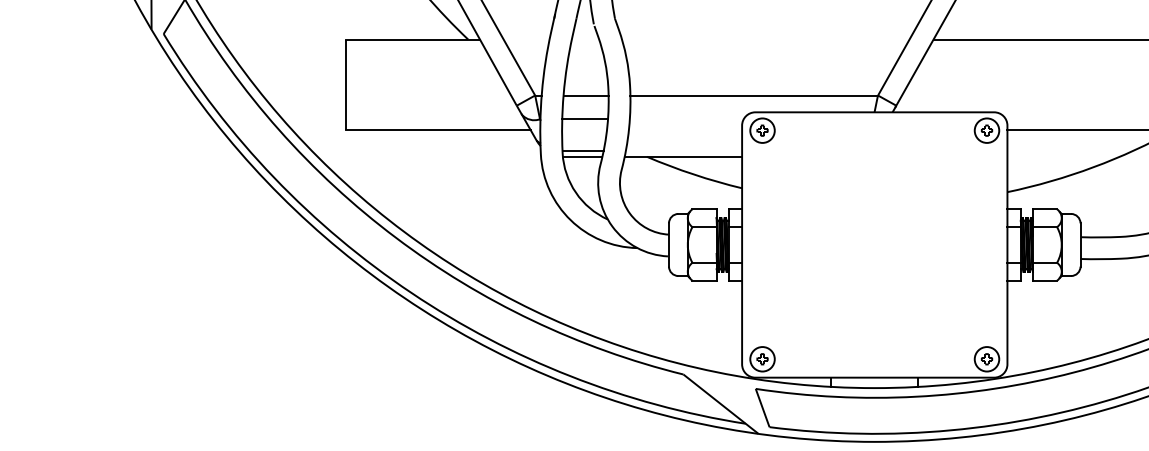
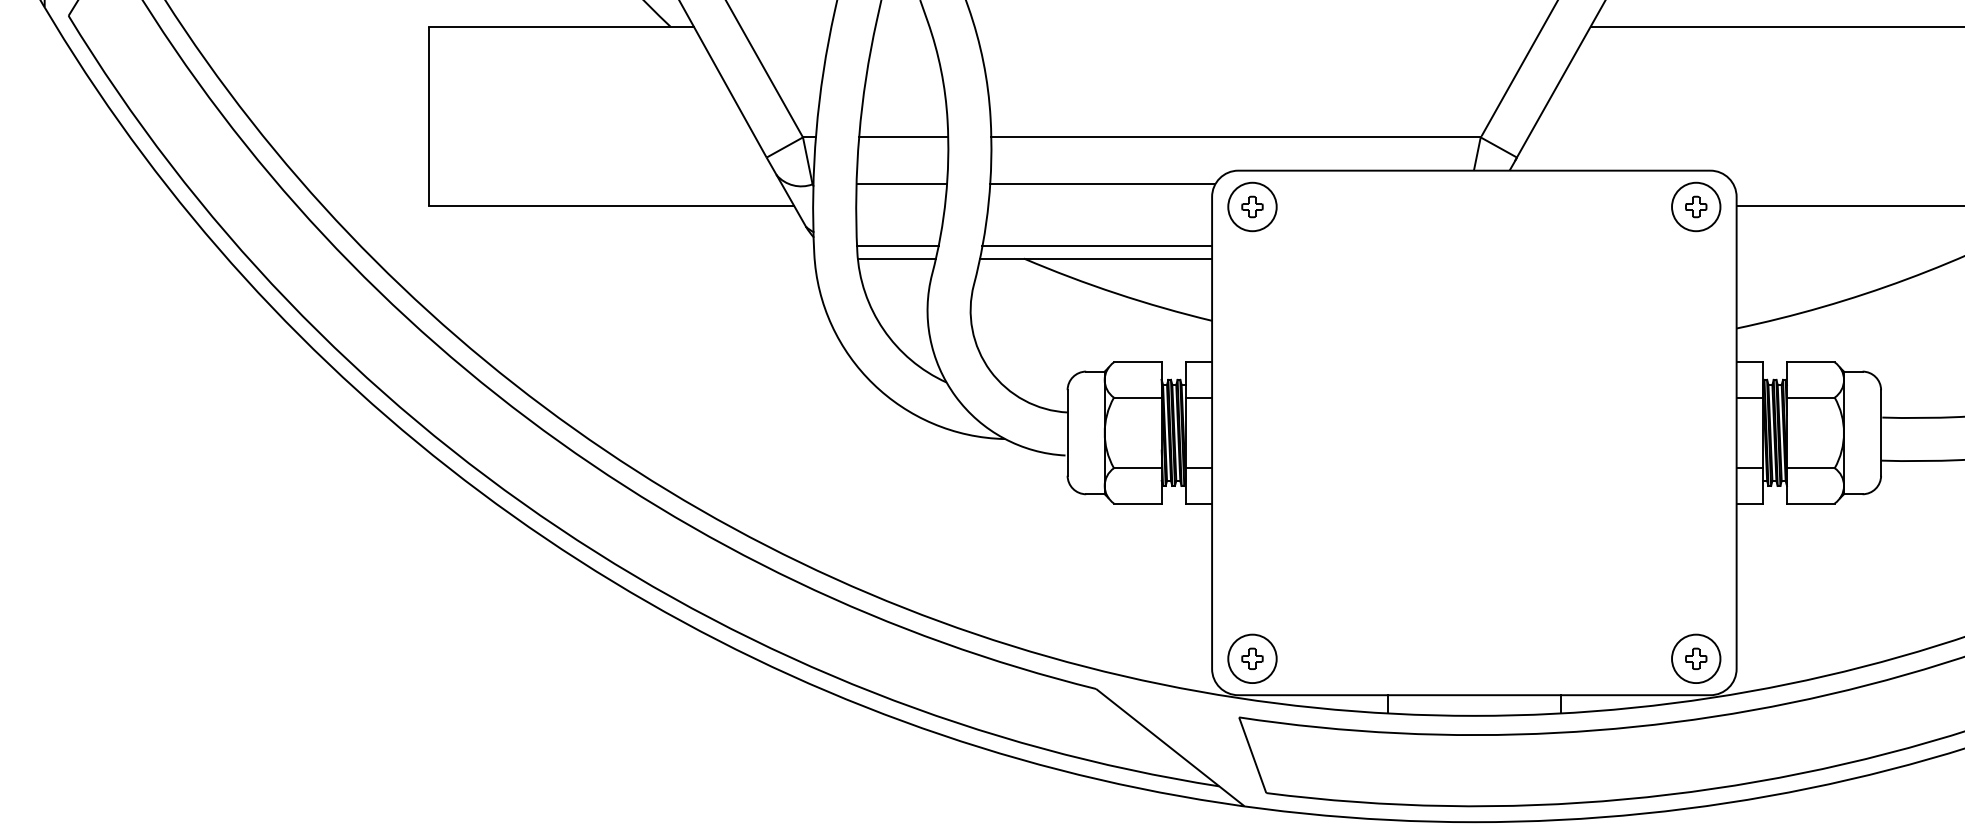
line: (686, 119) -> (1102, 184), added
line: (683, 150) -> (1096, 246), added

